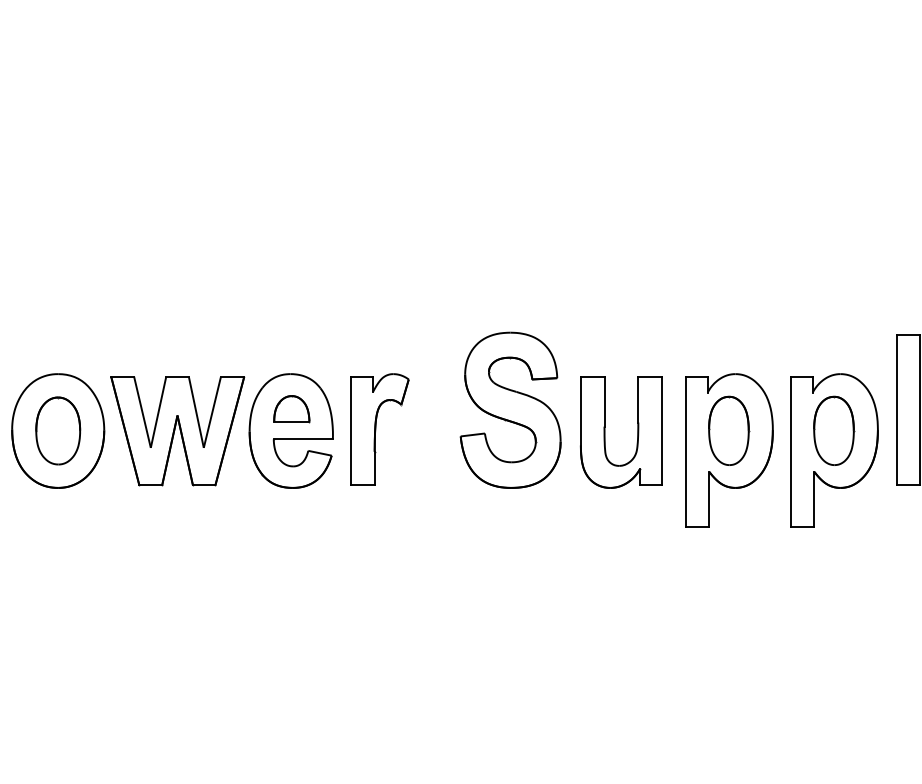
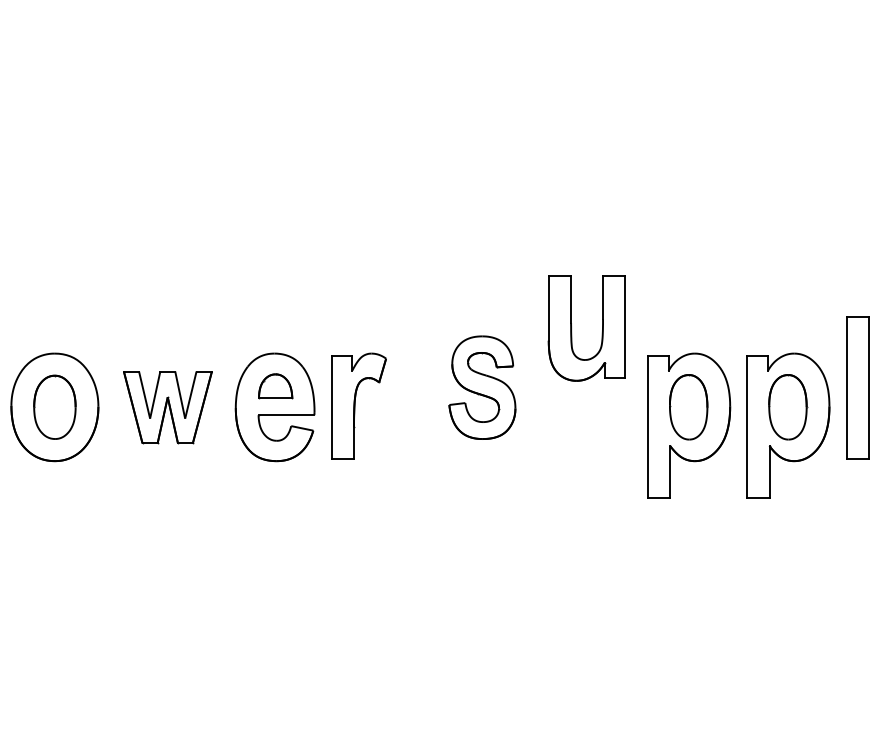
part: (510, 409) -> (482, 387), size x0.7
part: (177, 431) -> (167, 407), size x0.7
part: (605, 432) -> (572, 328), moved

